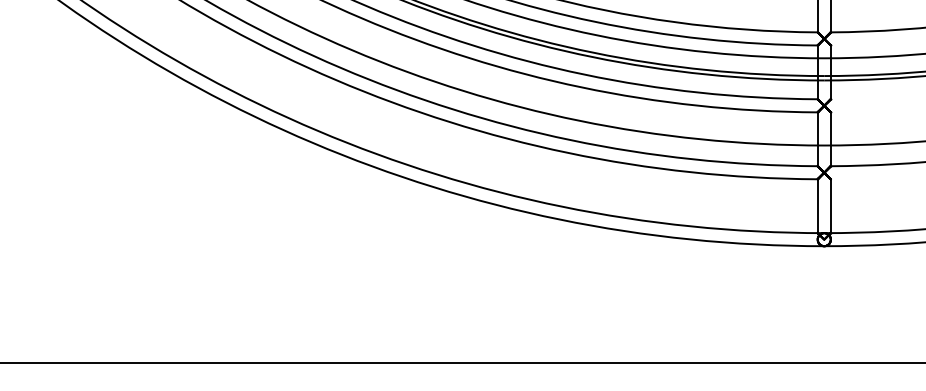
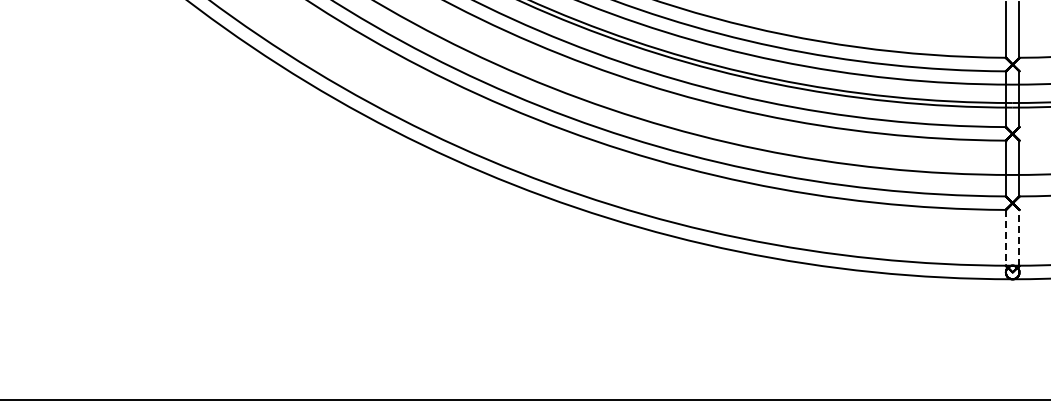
line: (817, 205) -> (1005, 237), solid -> dashed
line: (830, 205) -> (1019, 237), solid -> dashed

